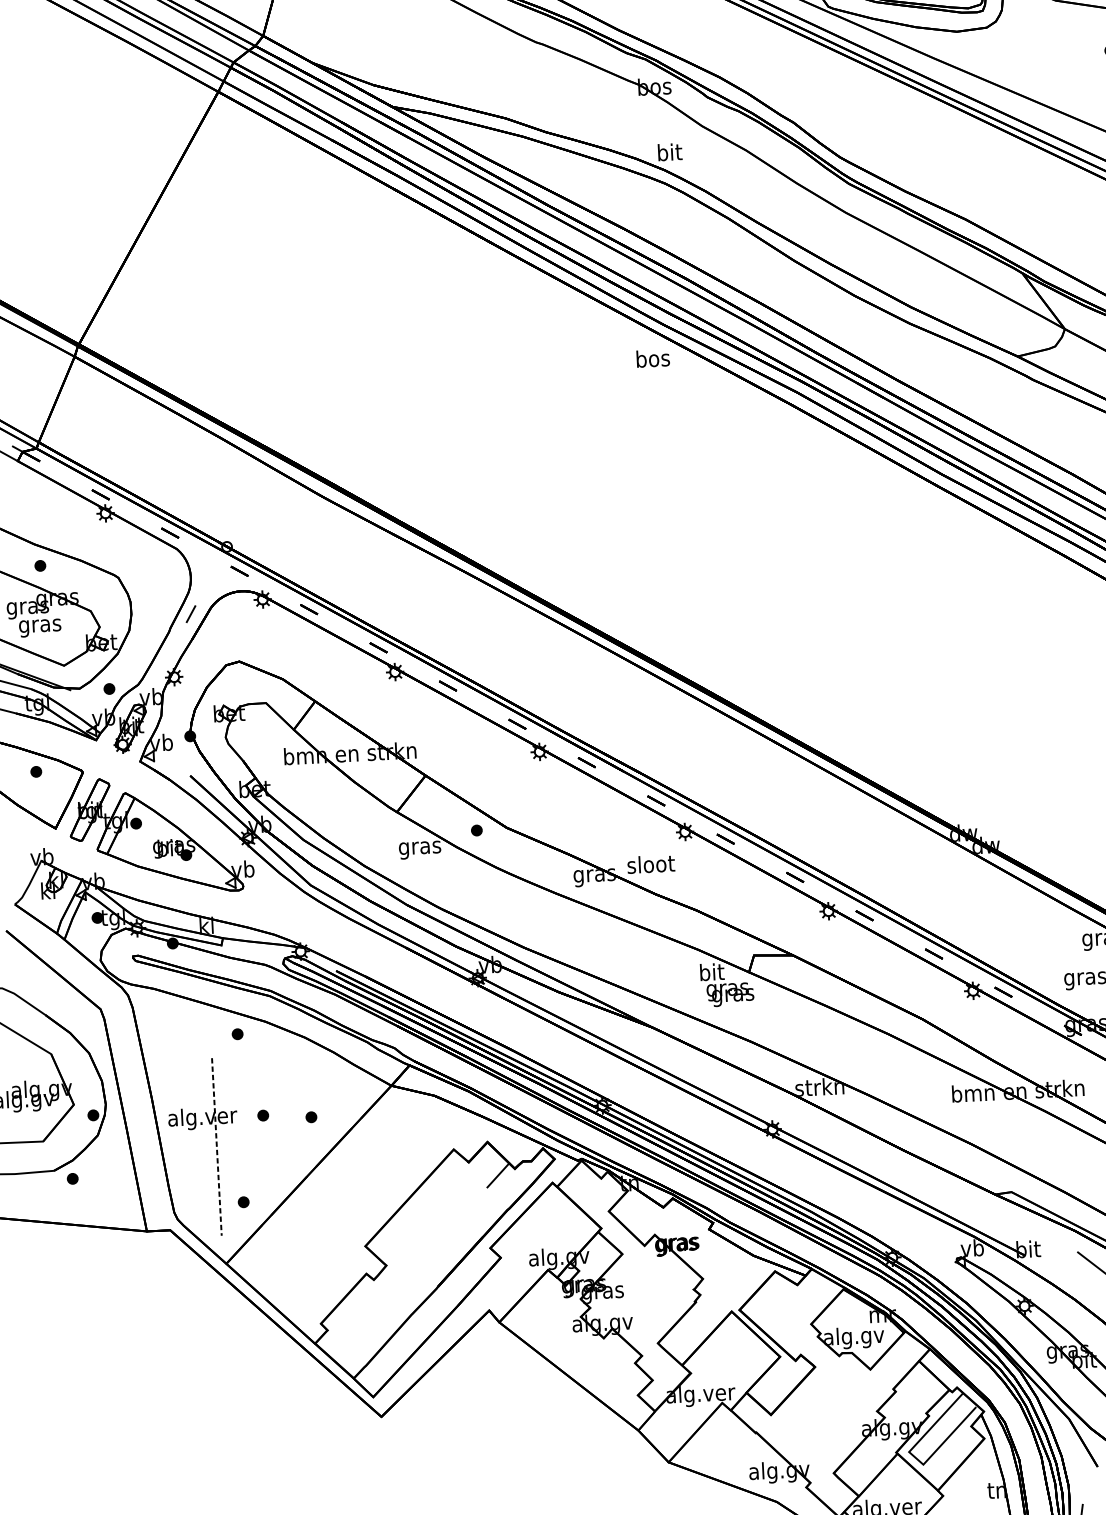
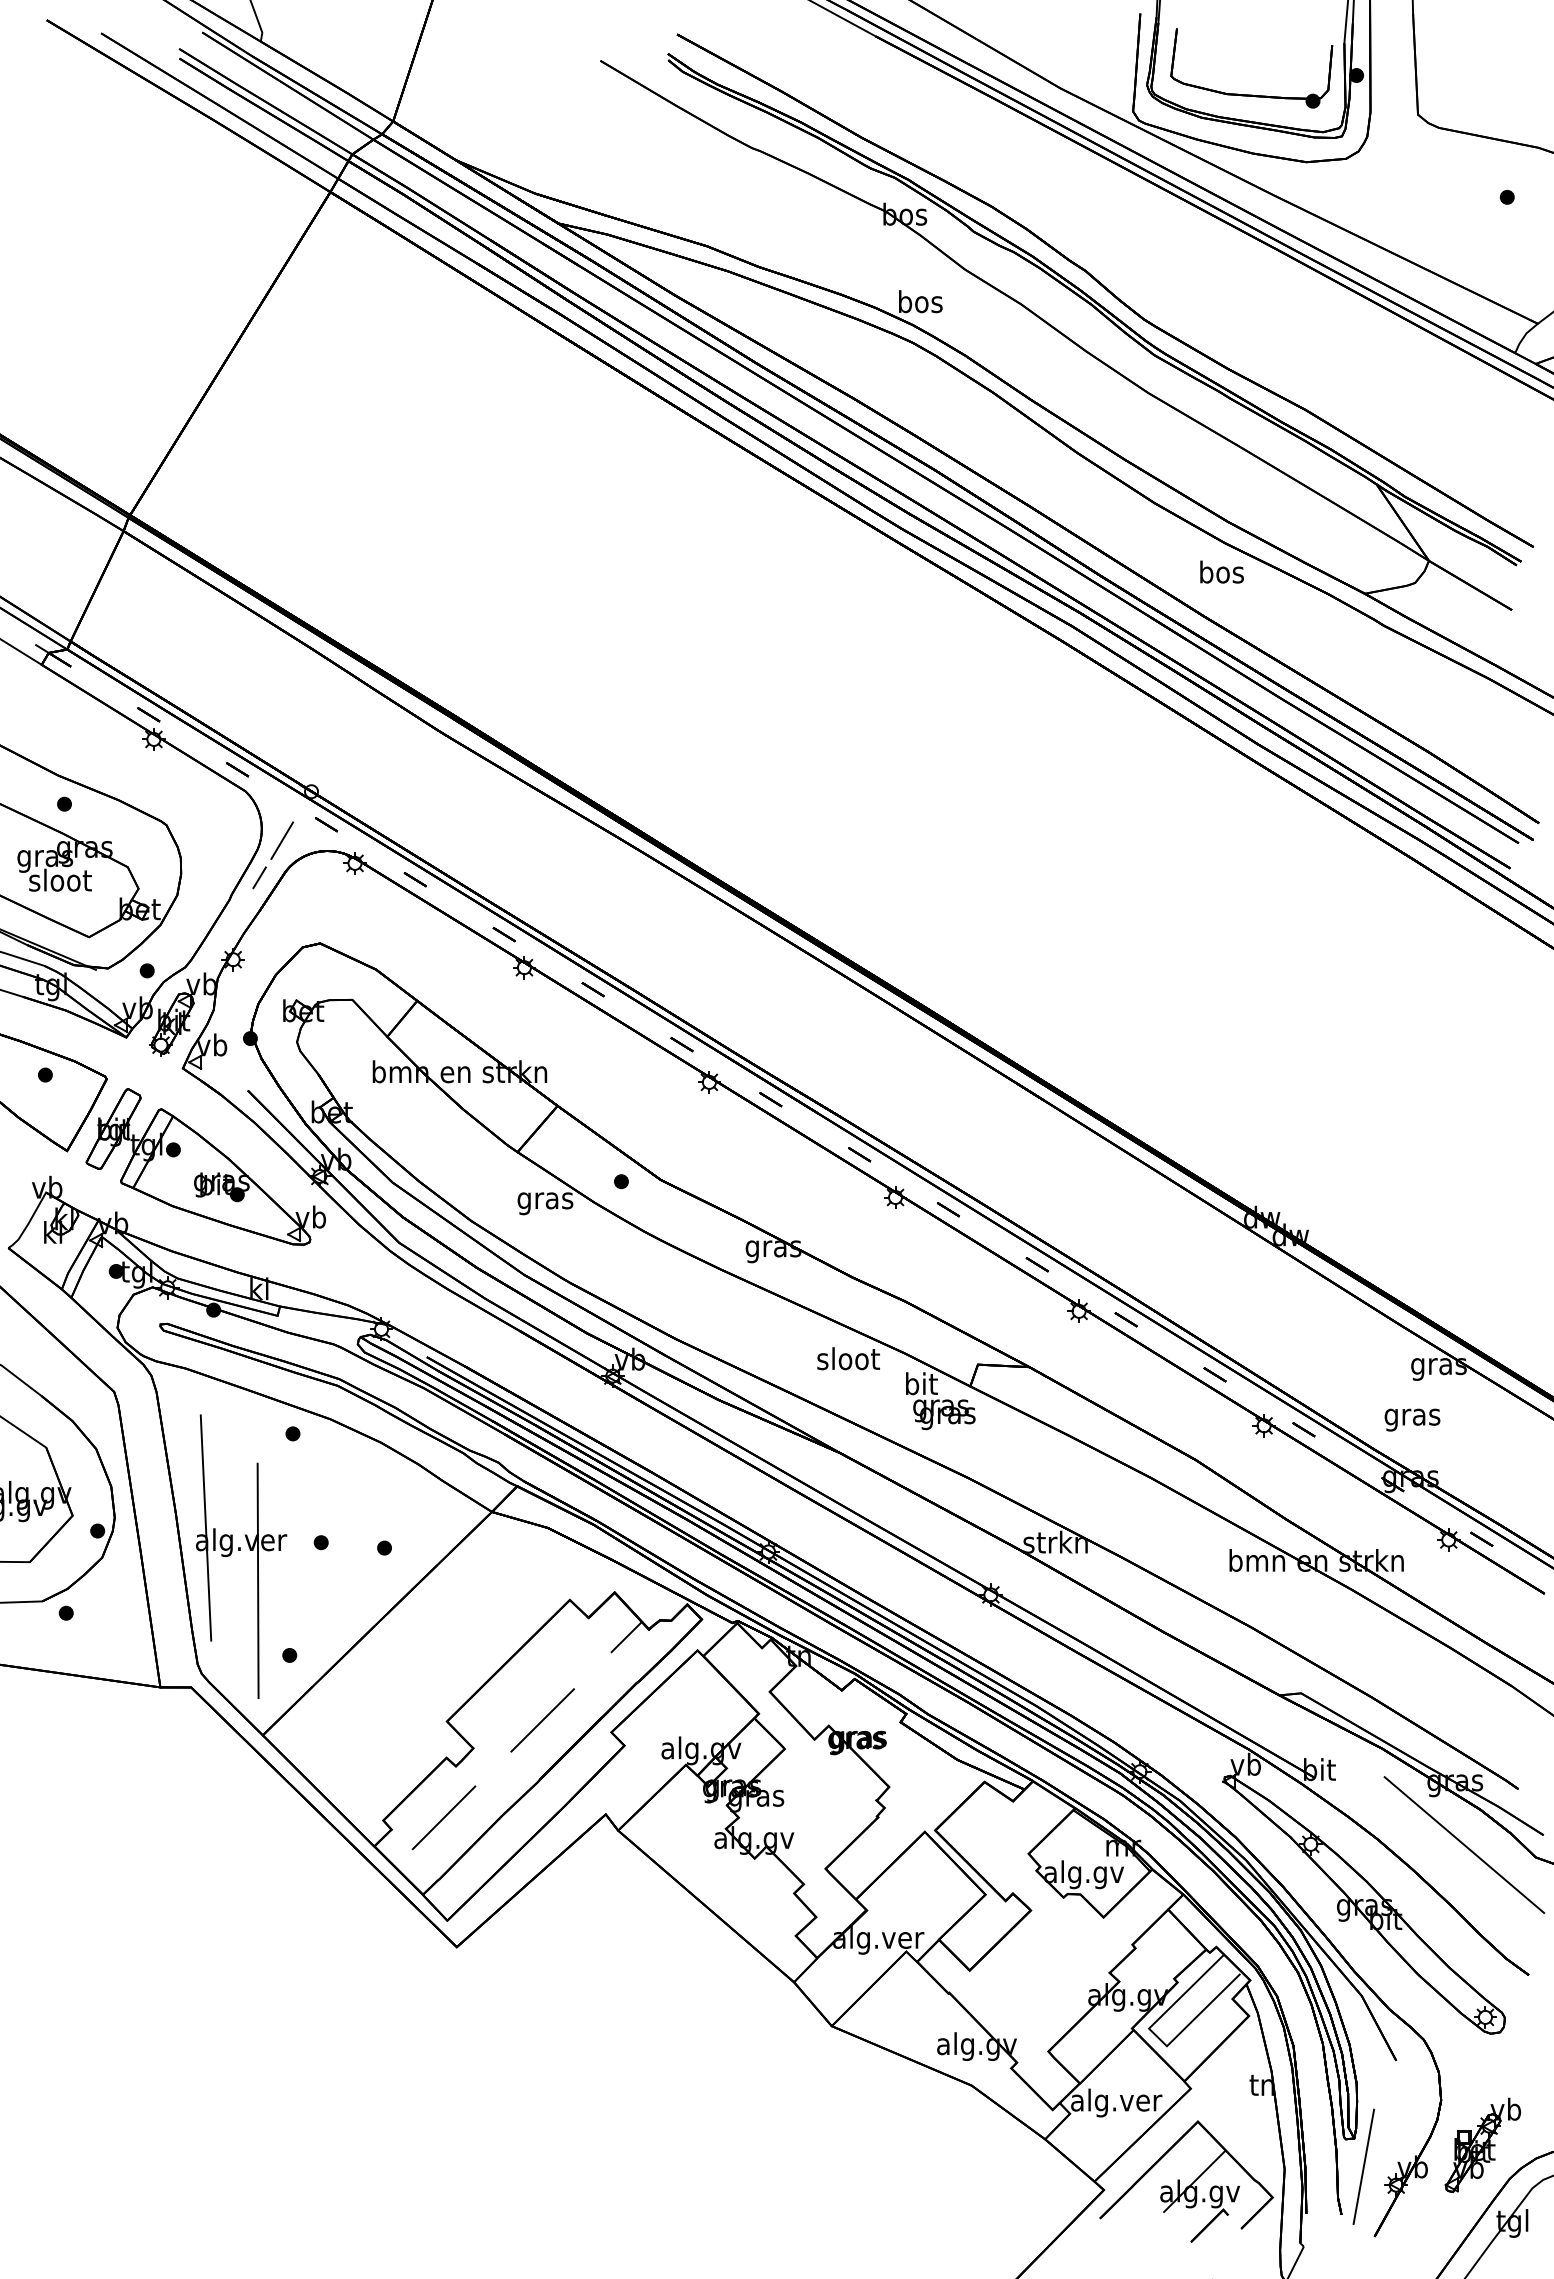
text: (669, 152) -> (920, 301), bit -> bos
text: (652, 358) -> (1221, 571), moved
line: (206, 585) -> (282, 840), added
text: (40, 625) -> (60, 882), gras -> sloot
text: (651, 864) -> (848, 1358), moved
line: (174, 1108) -> (205, 1527), added
line: (217, 1147) -> (258, 1581), dashed -> solid
line: (437, 1241) -> (542, 1720), added
line: (366, 1319) -> (443, 1817), added

